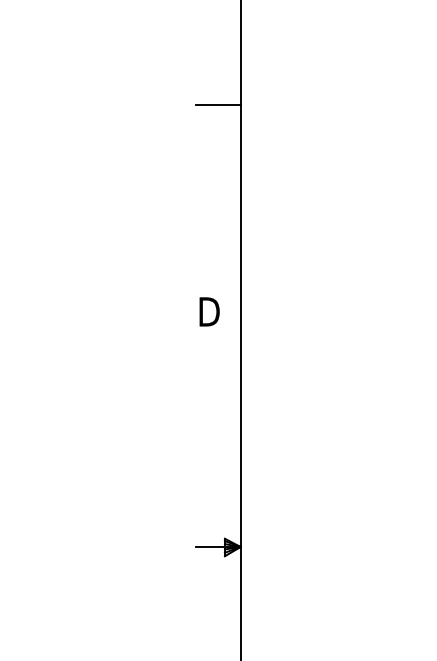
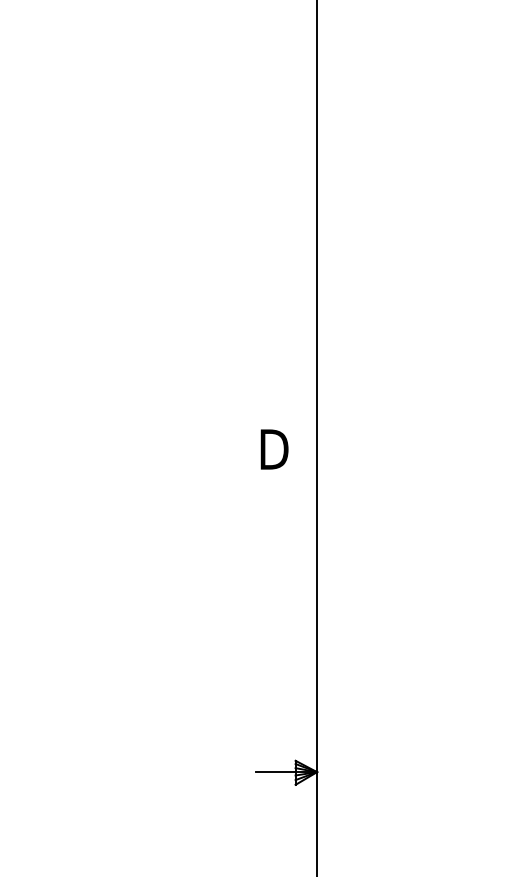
line: (218, 104) -> (286, 164), removed

